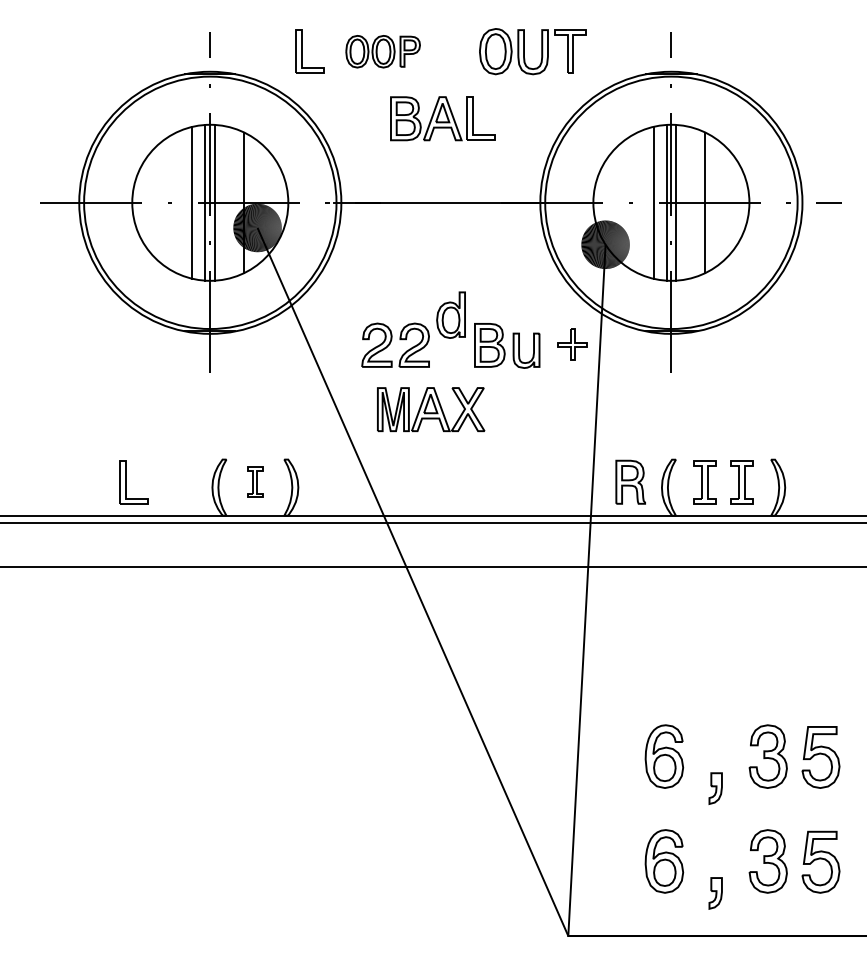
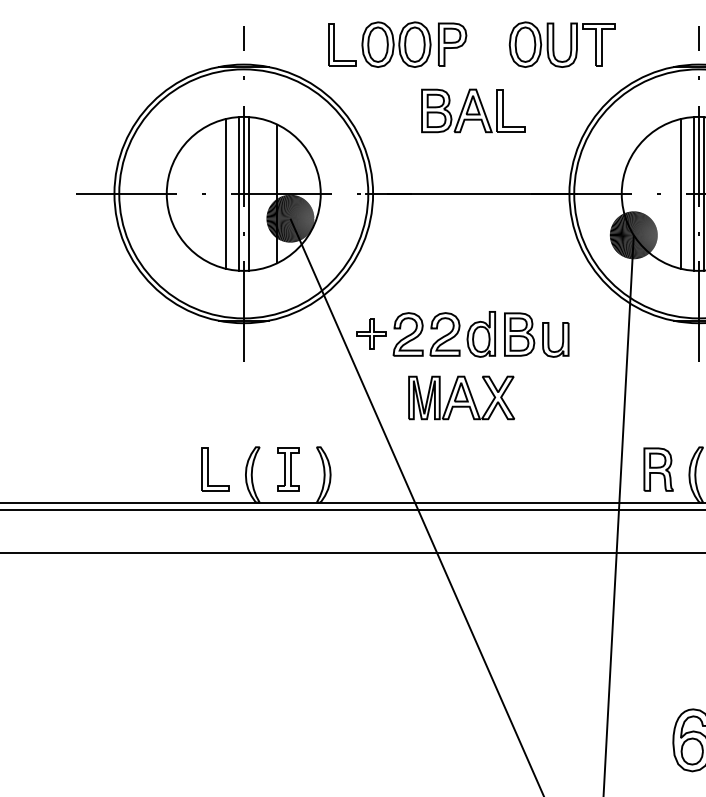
part: (382, 51) -> (413, 44), size x1.43
part: (450, 314) -> (480, 333), moved
part: (572, 344) -> (371, 333), moved
part: (126, 482) -> (208, 469), moved
part: (255, 482) -> (288, 469), size x1.43

